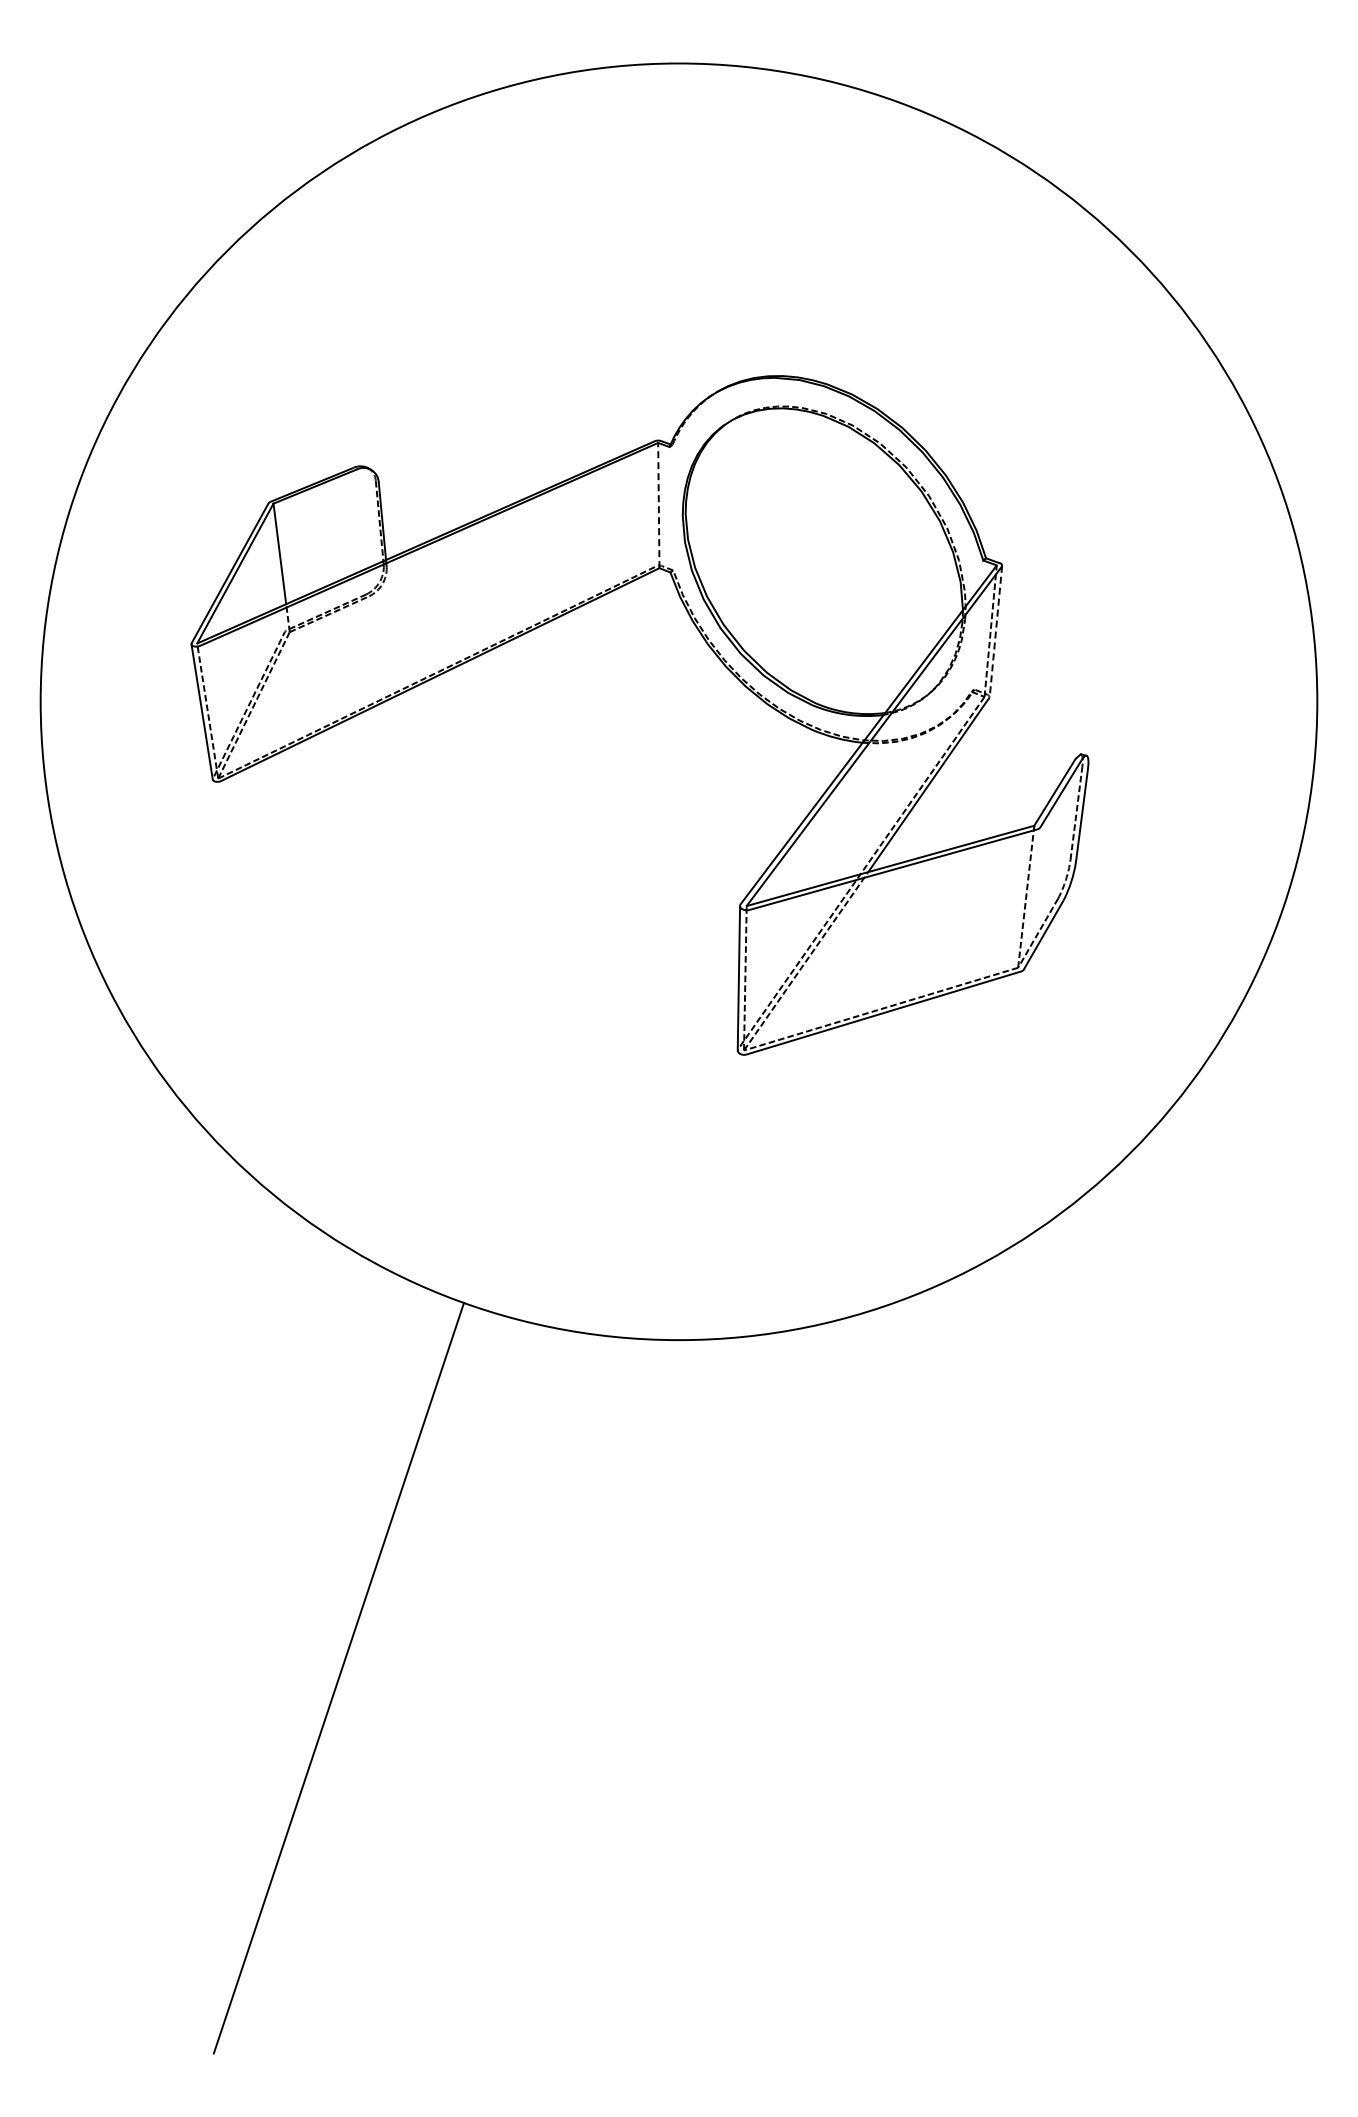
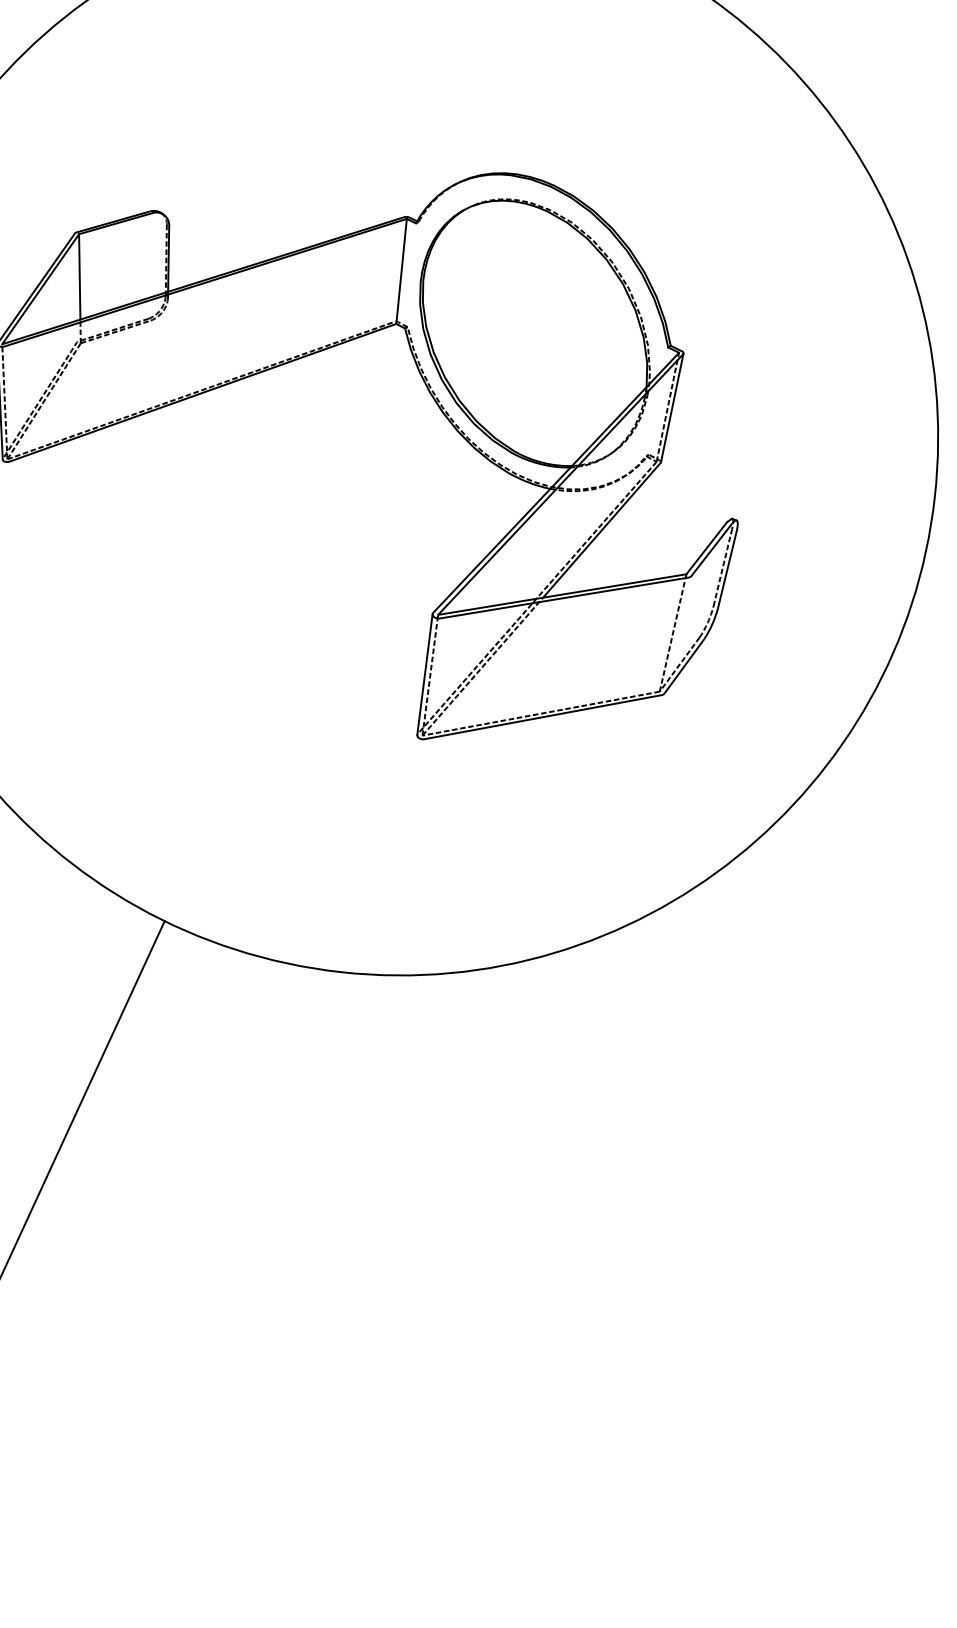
line: (658, 505) -> (401, 271), dashed -> solid
line: (995, 632) -> (671, 408), dashed -> solid

